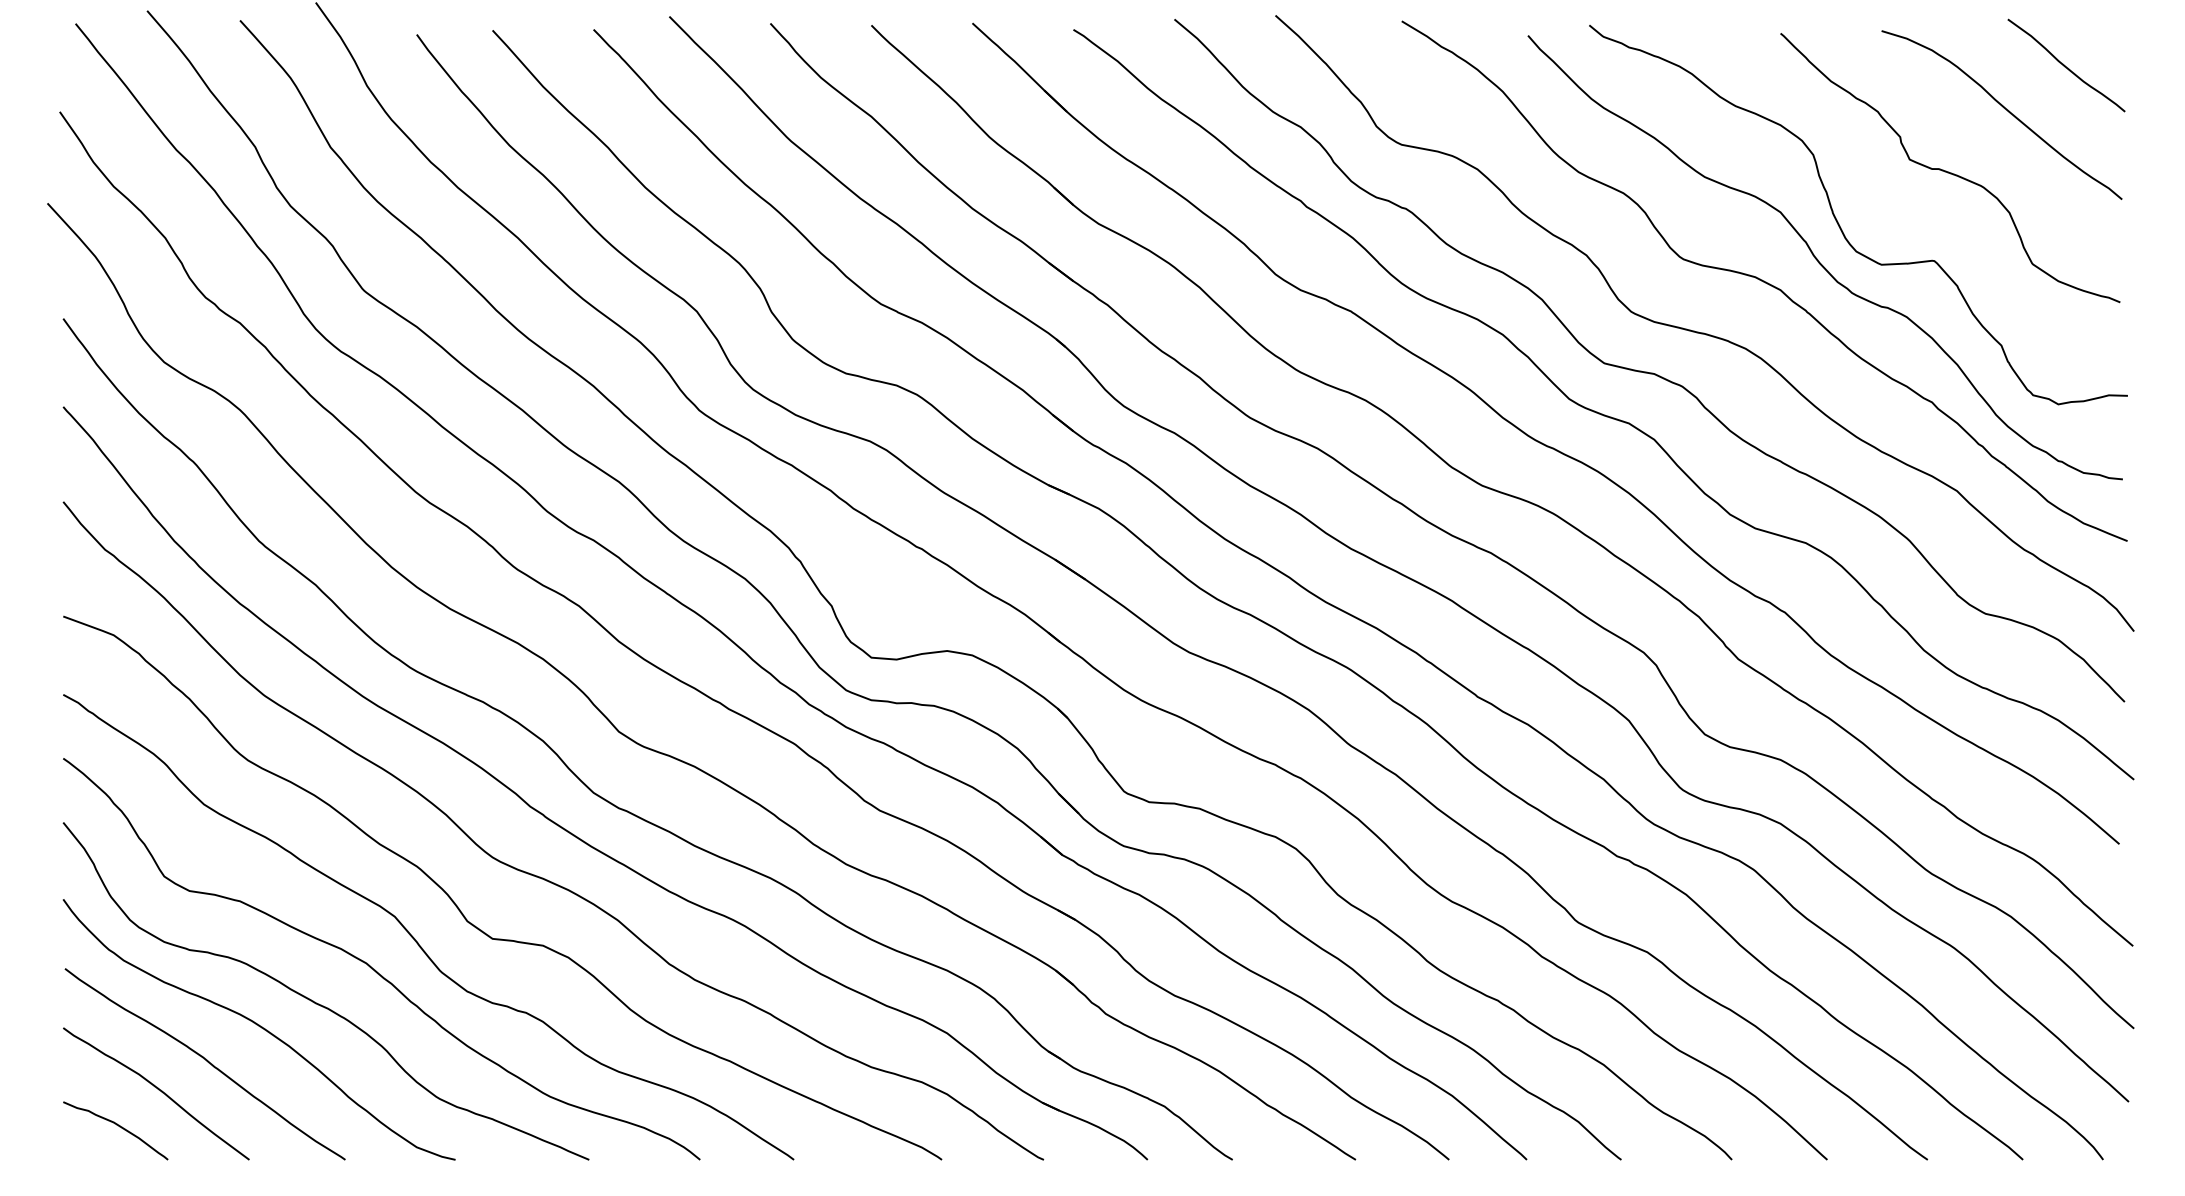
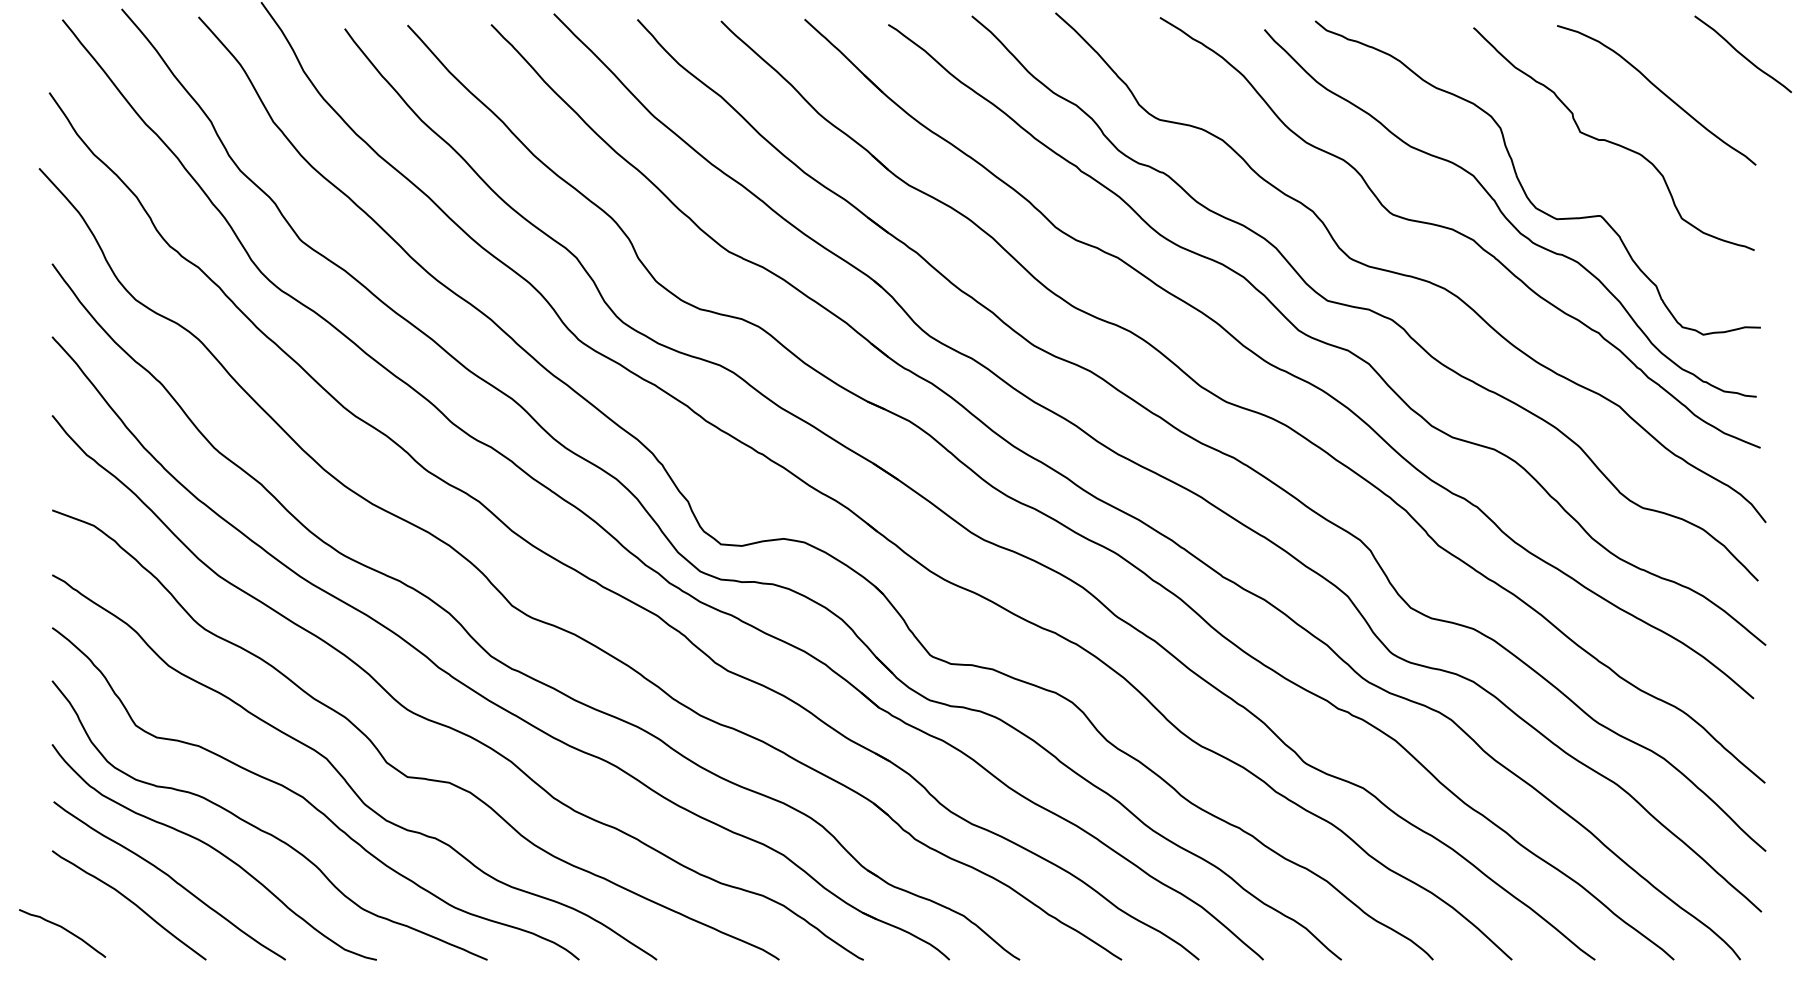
curve: (2065, 65) -> (1742, 54), moved
curve: (118, 1126) -> (64, 929), moved

